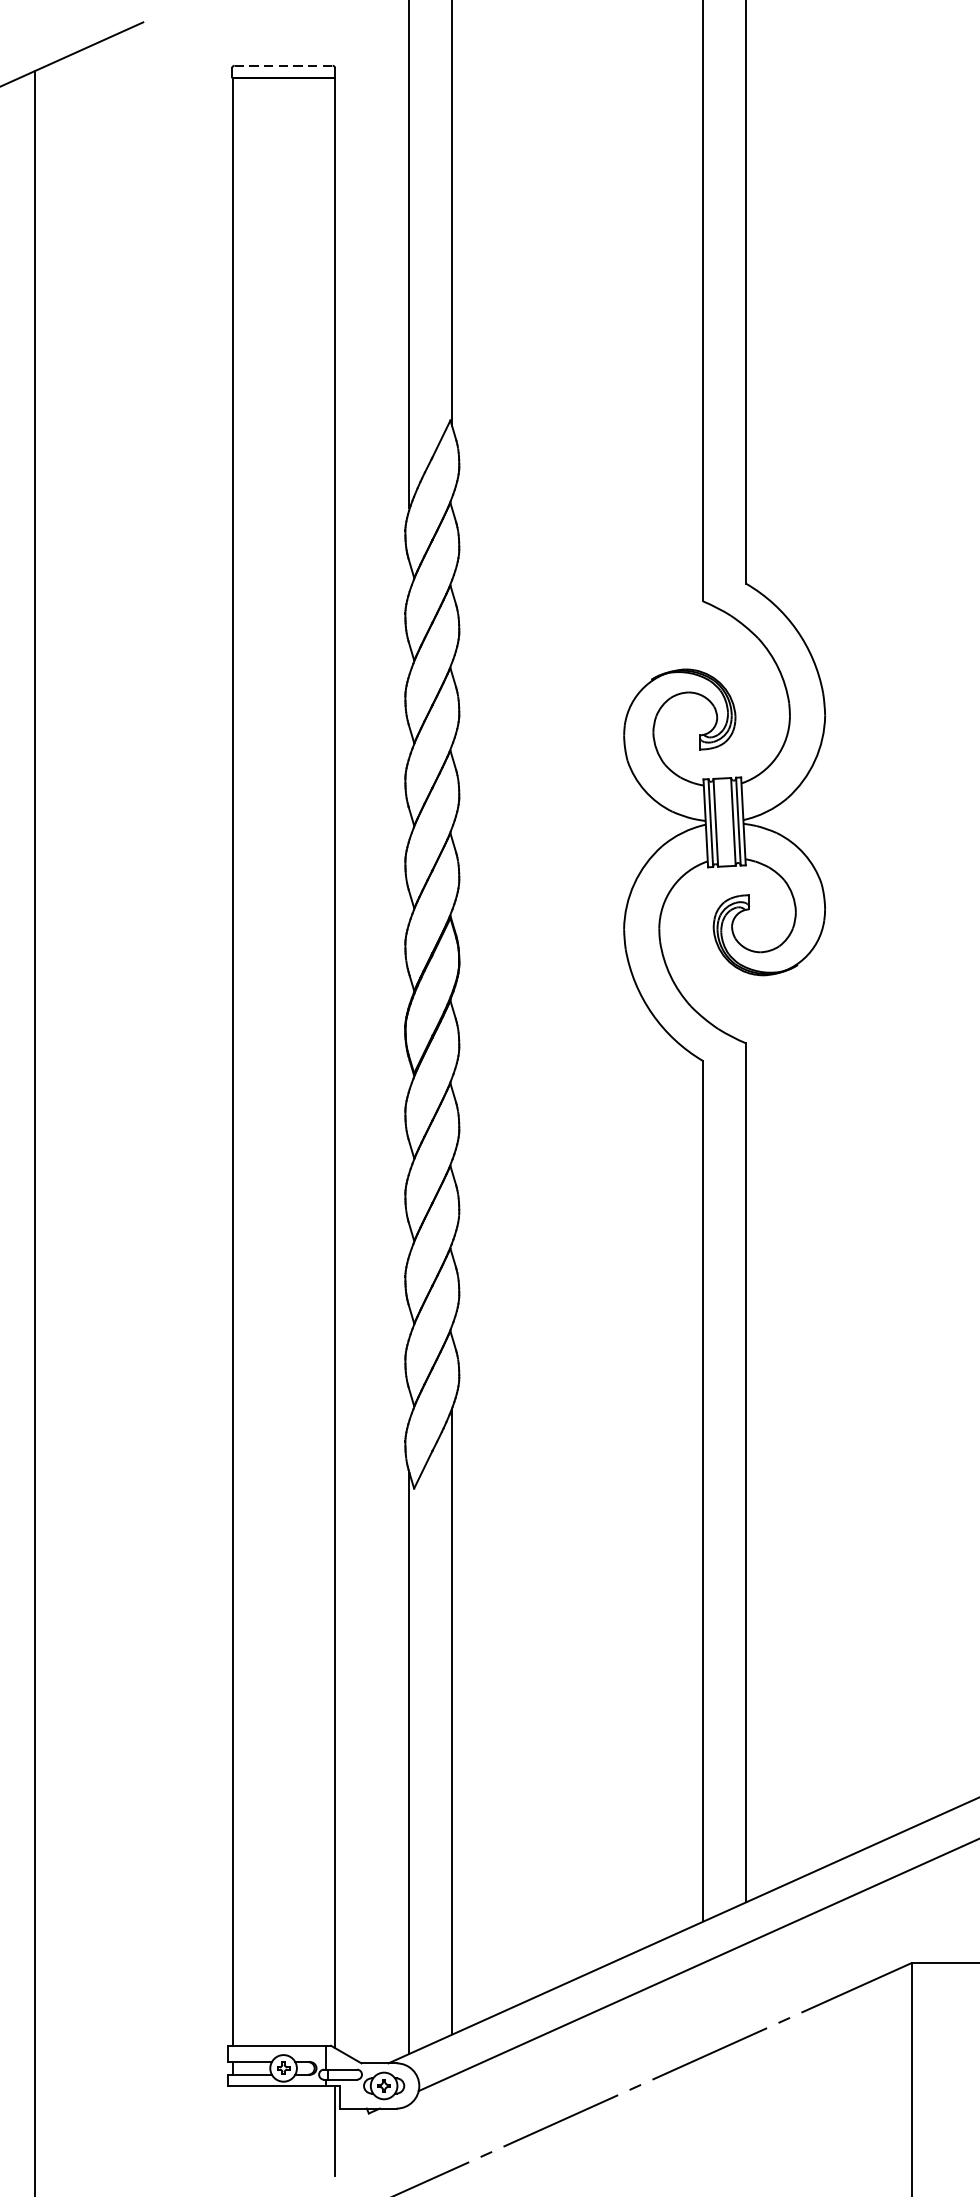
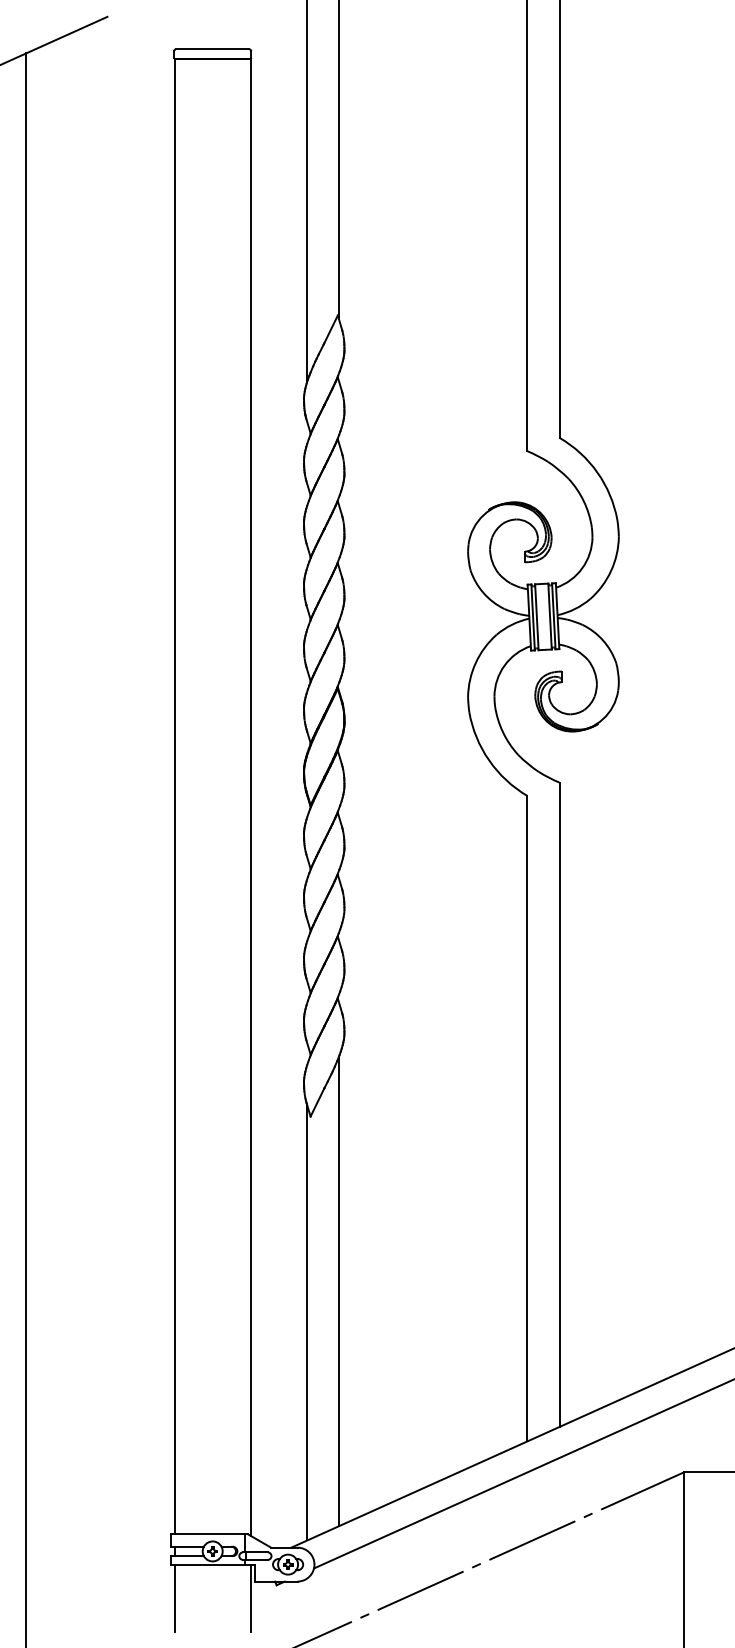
line: (283, 65) -> (212, 49), dashed -> solid
line: (232, 2131) -> (174, 1598), added

